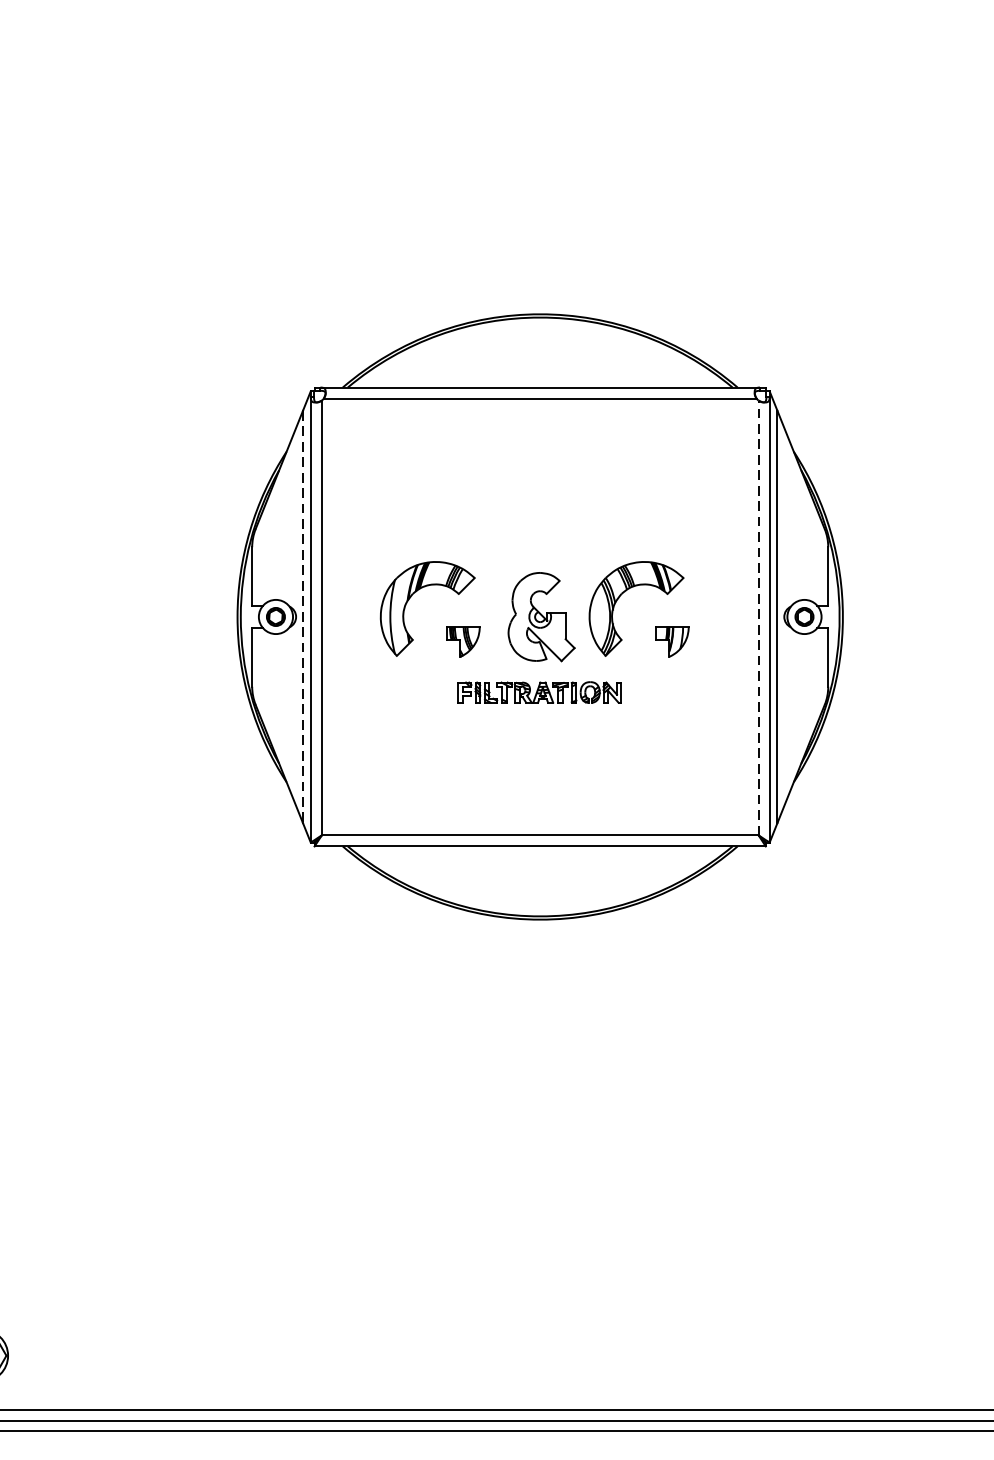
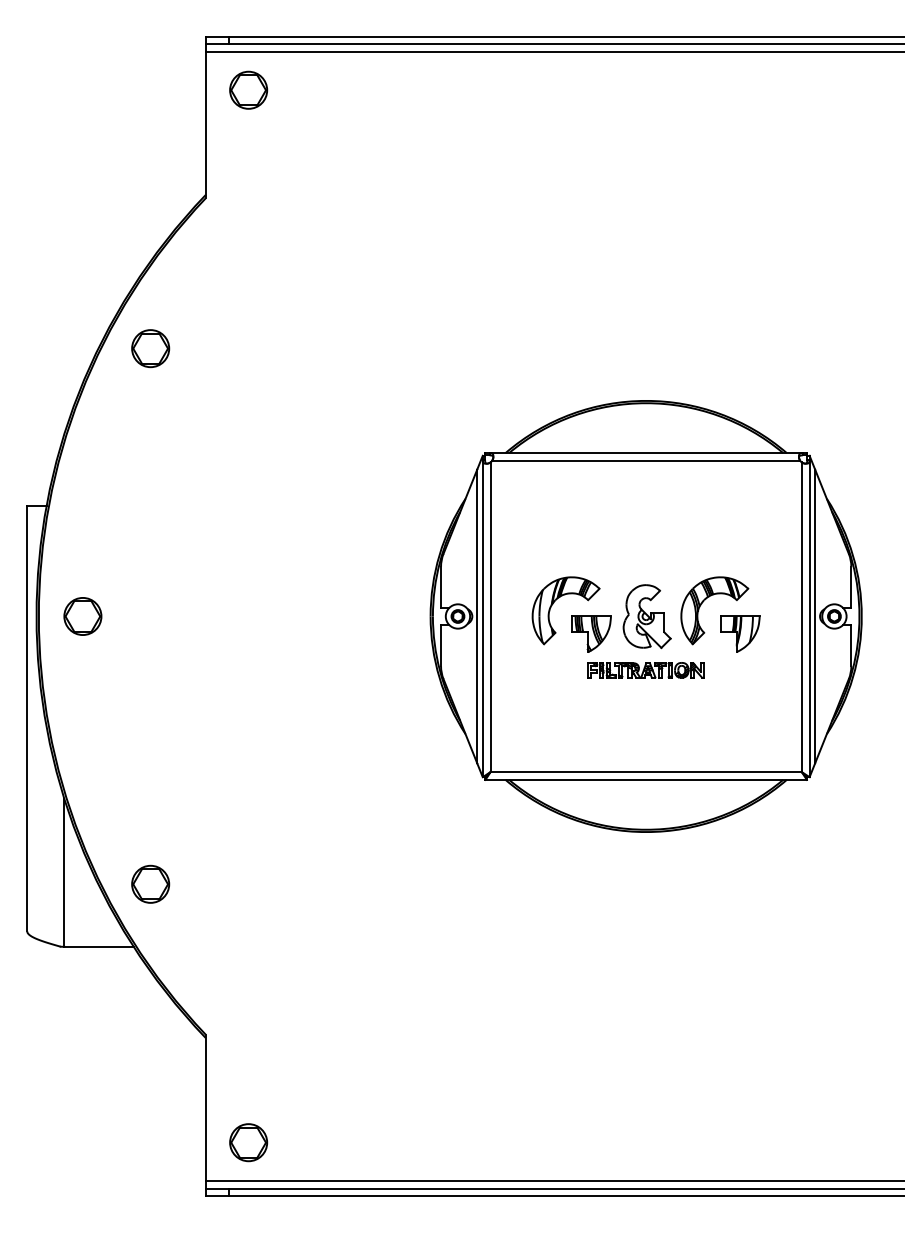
line: (303, 616) -> (477, 616), dashed -> solid
line: (758, 618) -> (801, 617), dashed -> solid
part: (463, 640) -> (591, 633), size x1.67
part: (672, 640) -> (740, 633), size x1.67

